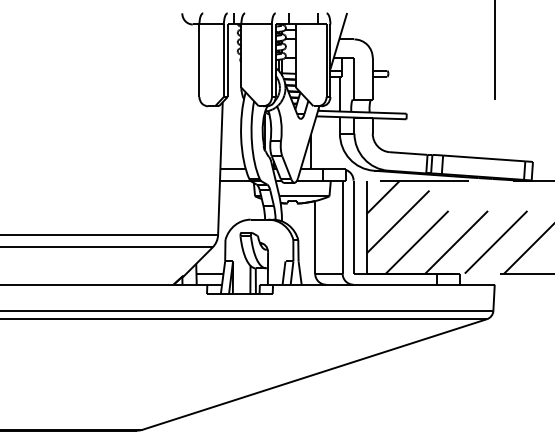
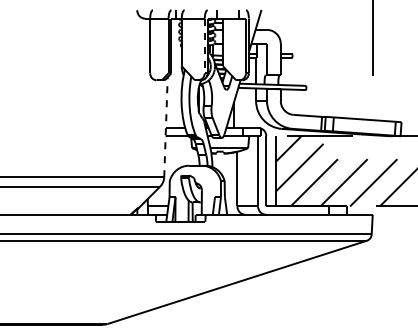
line: (271, 61) -> (204, 46), solid -> dashed
line: (220, 168) -> (166, 127), solid -> dashed

